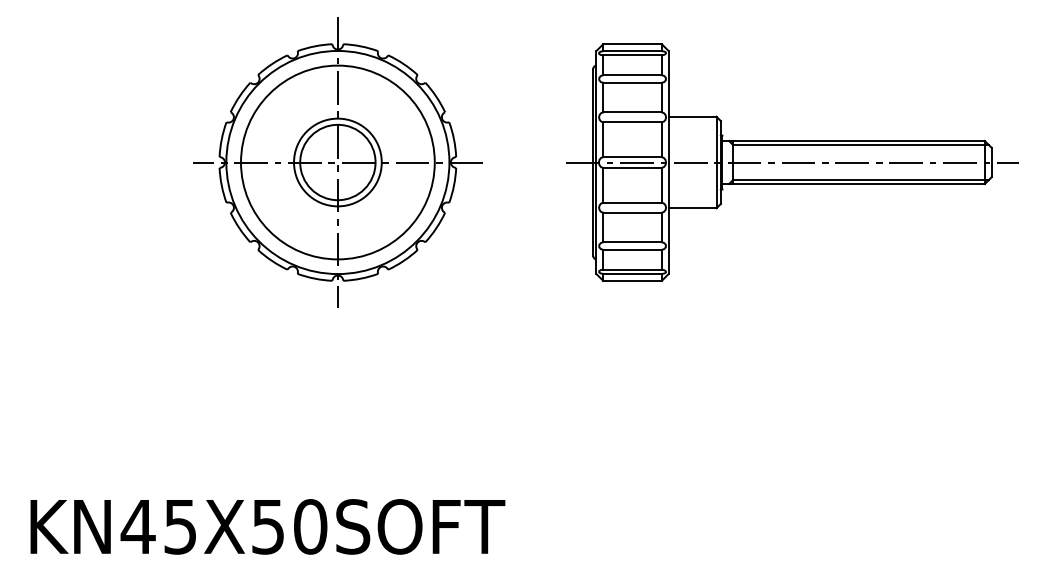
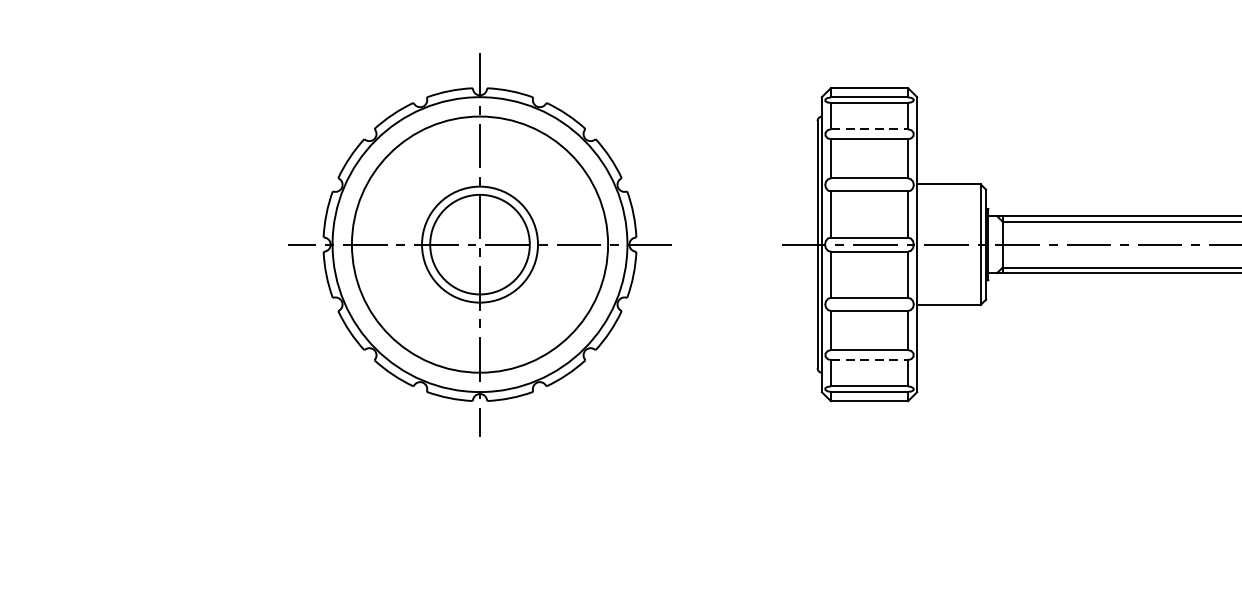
line: (633, 75) -> (870, 129), solid -> dashed
line: (633, 249) -> (870, 359), solid -> dashed

